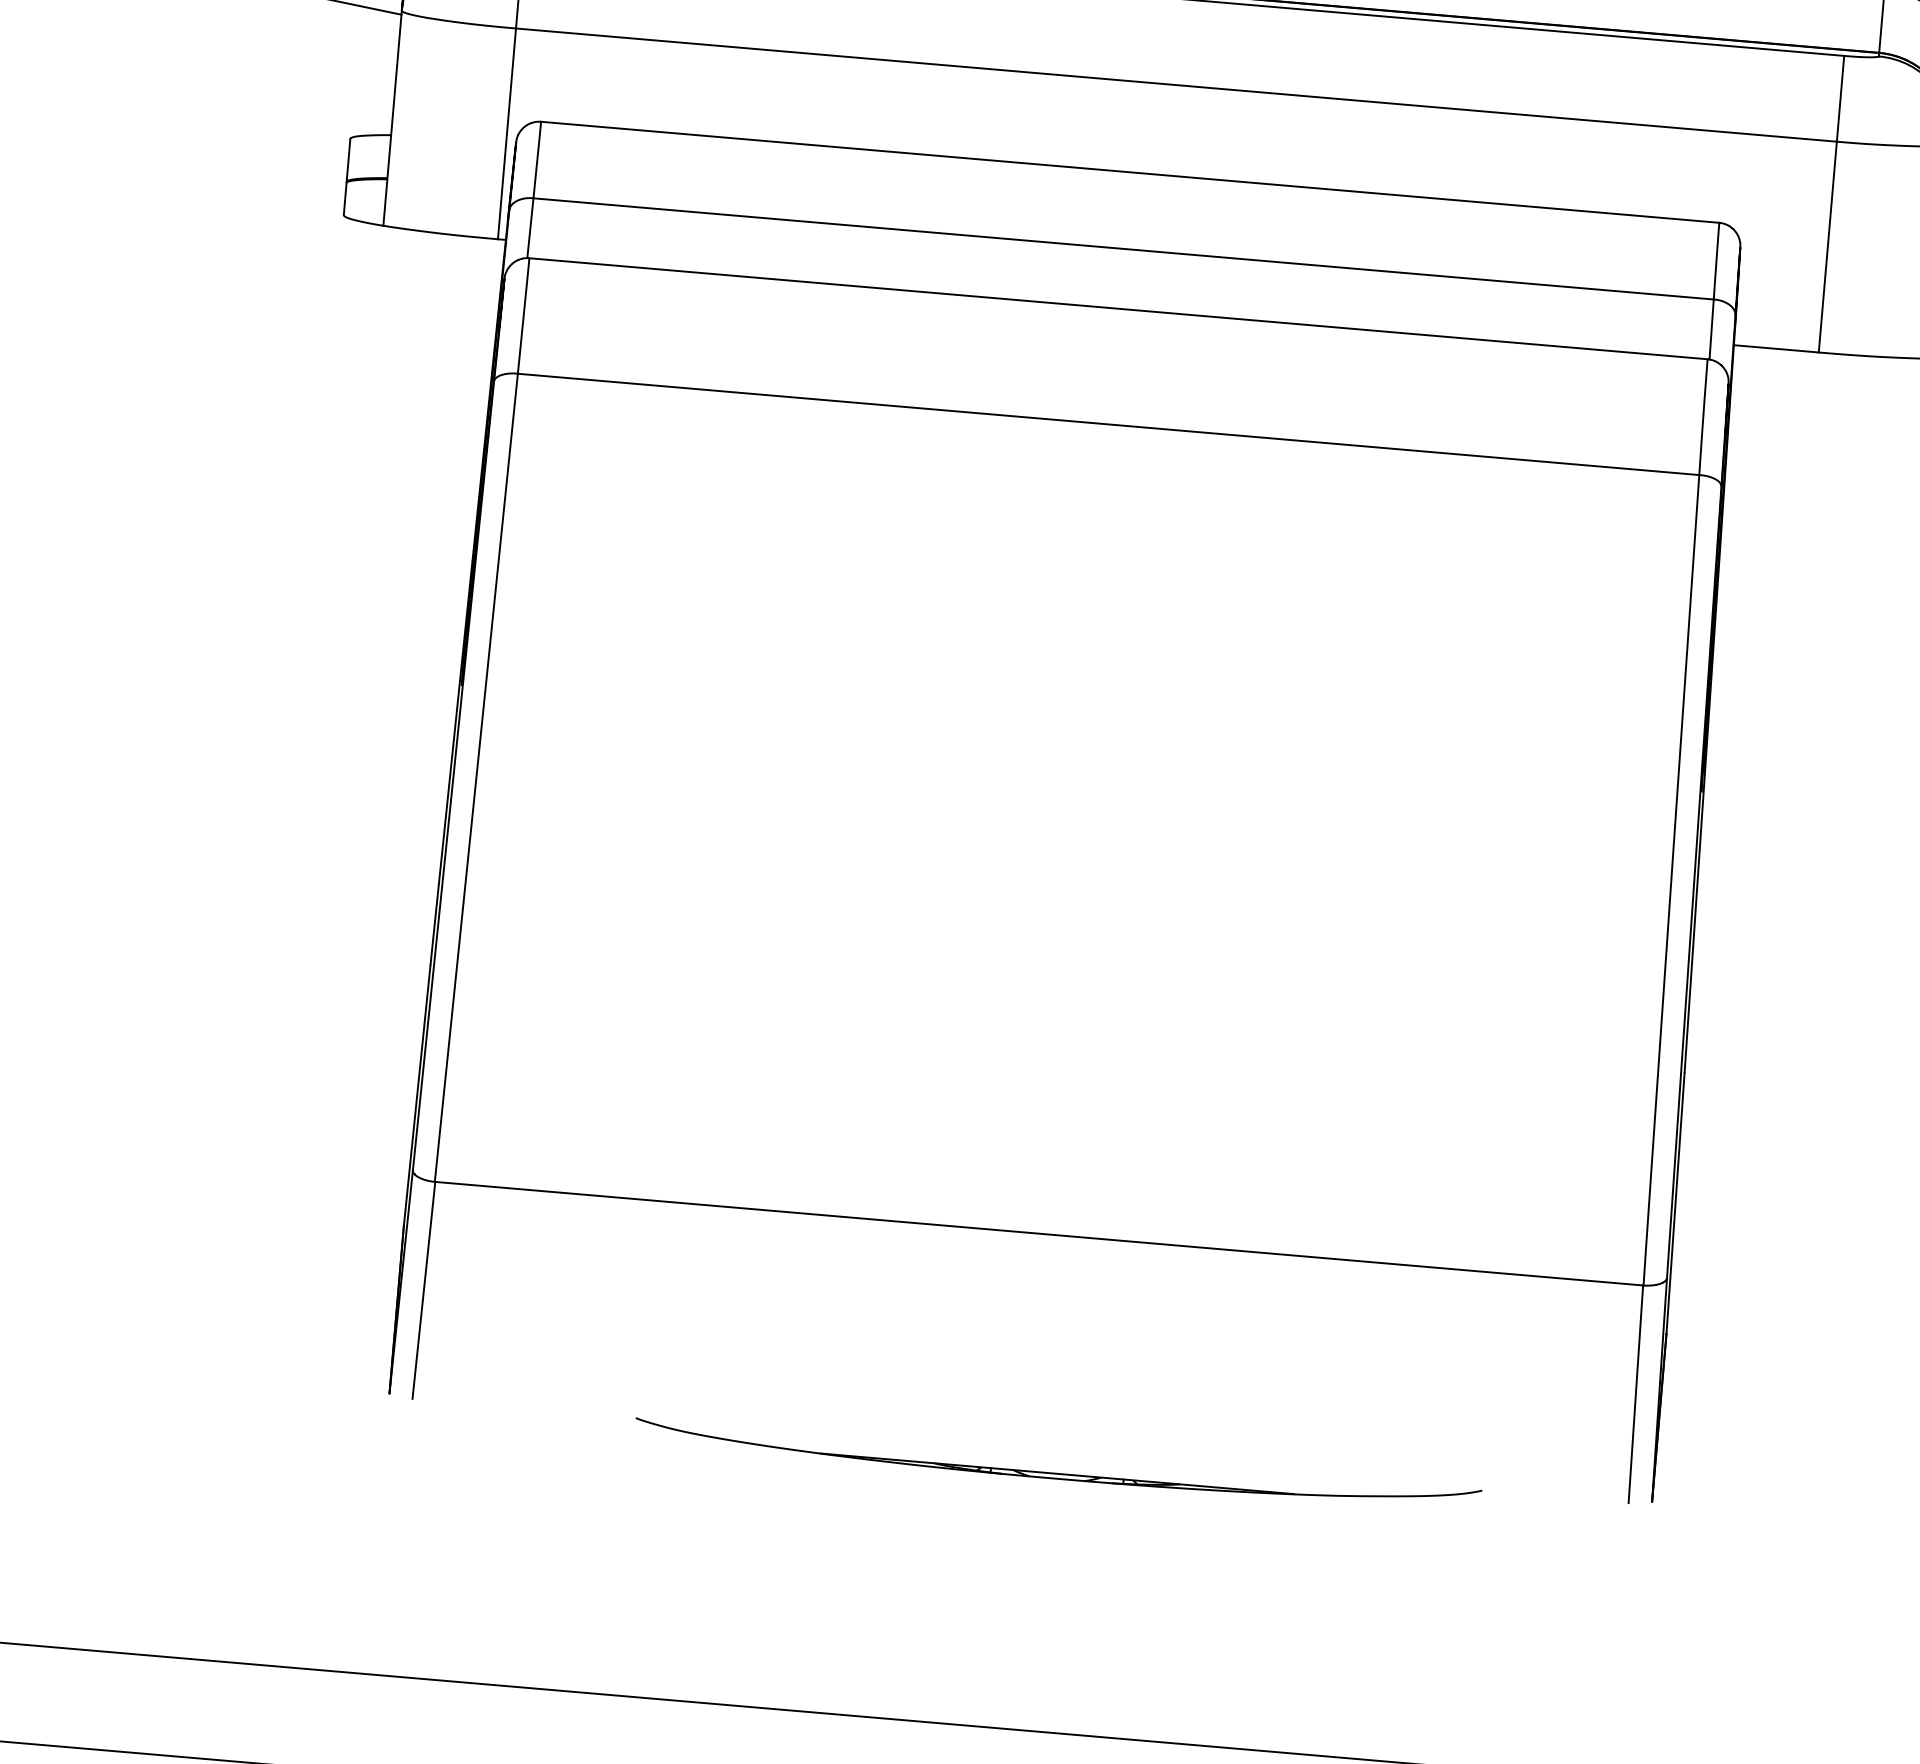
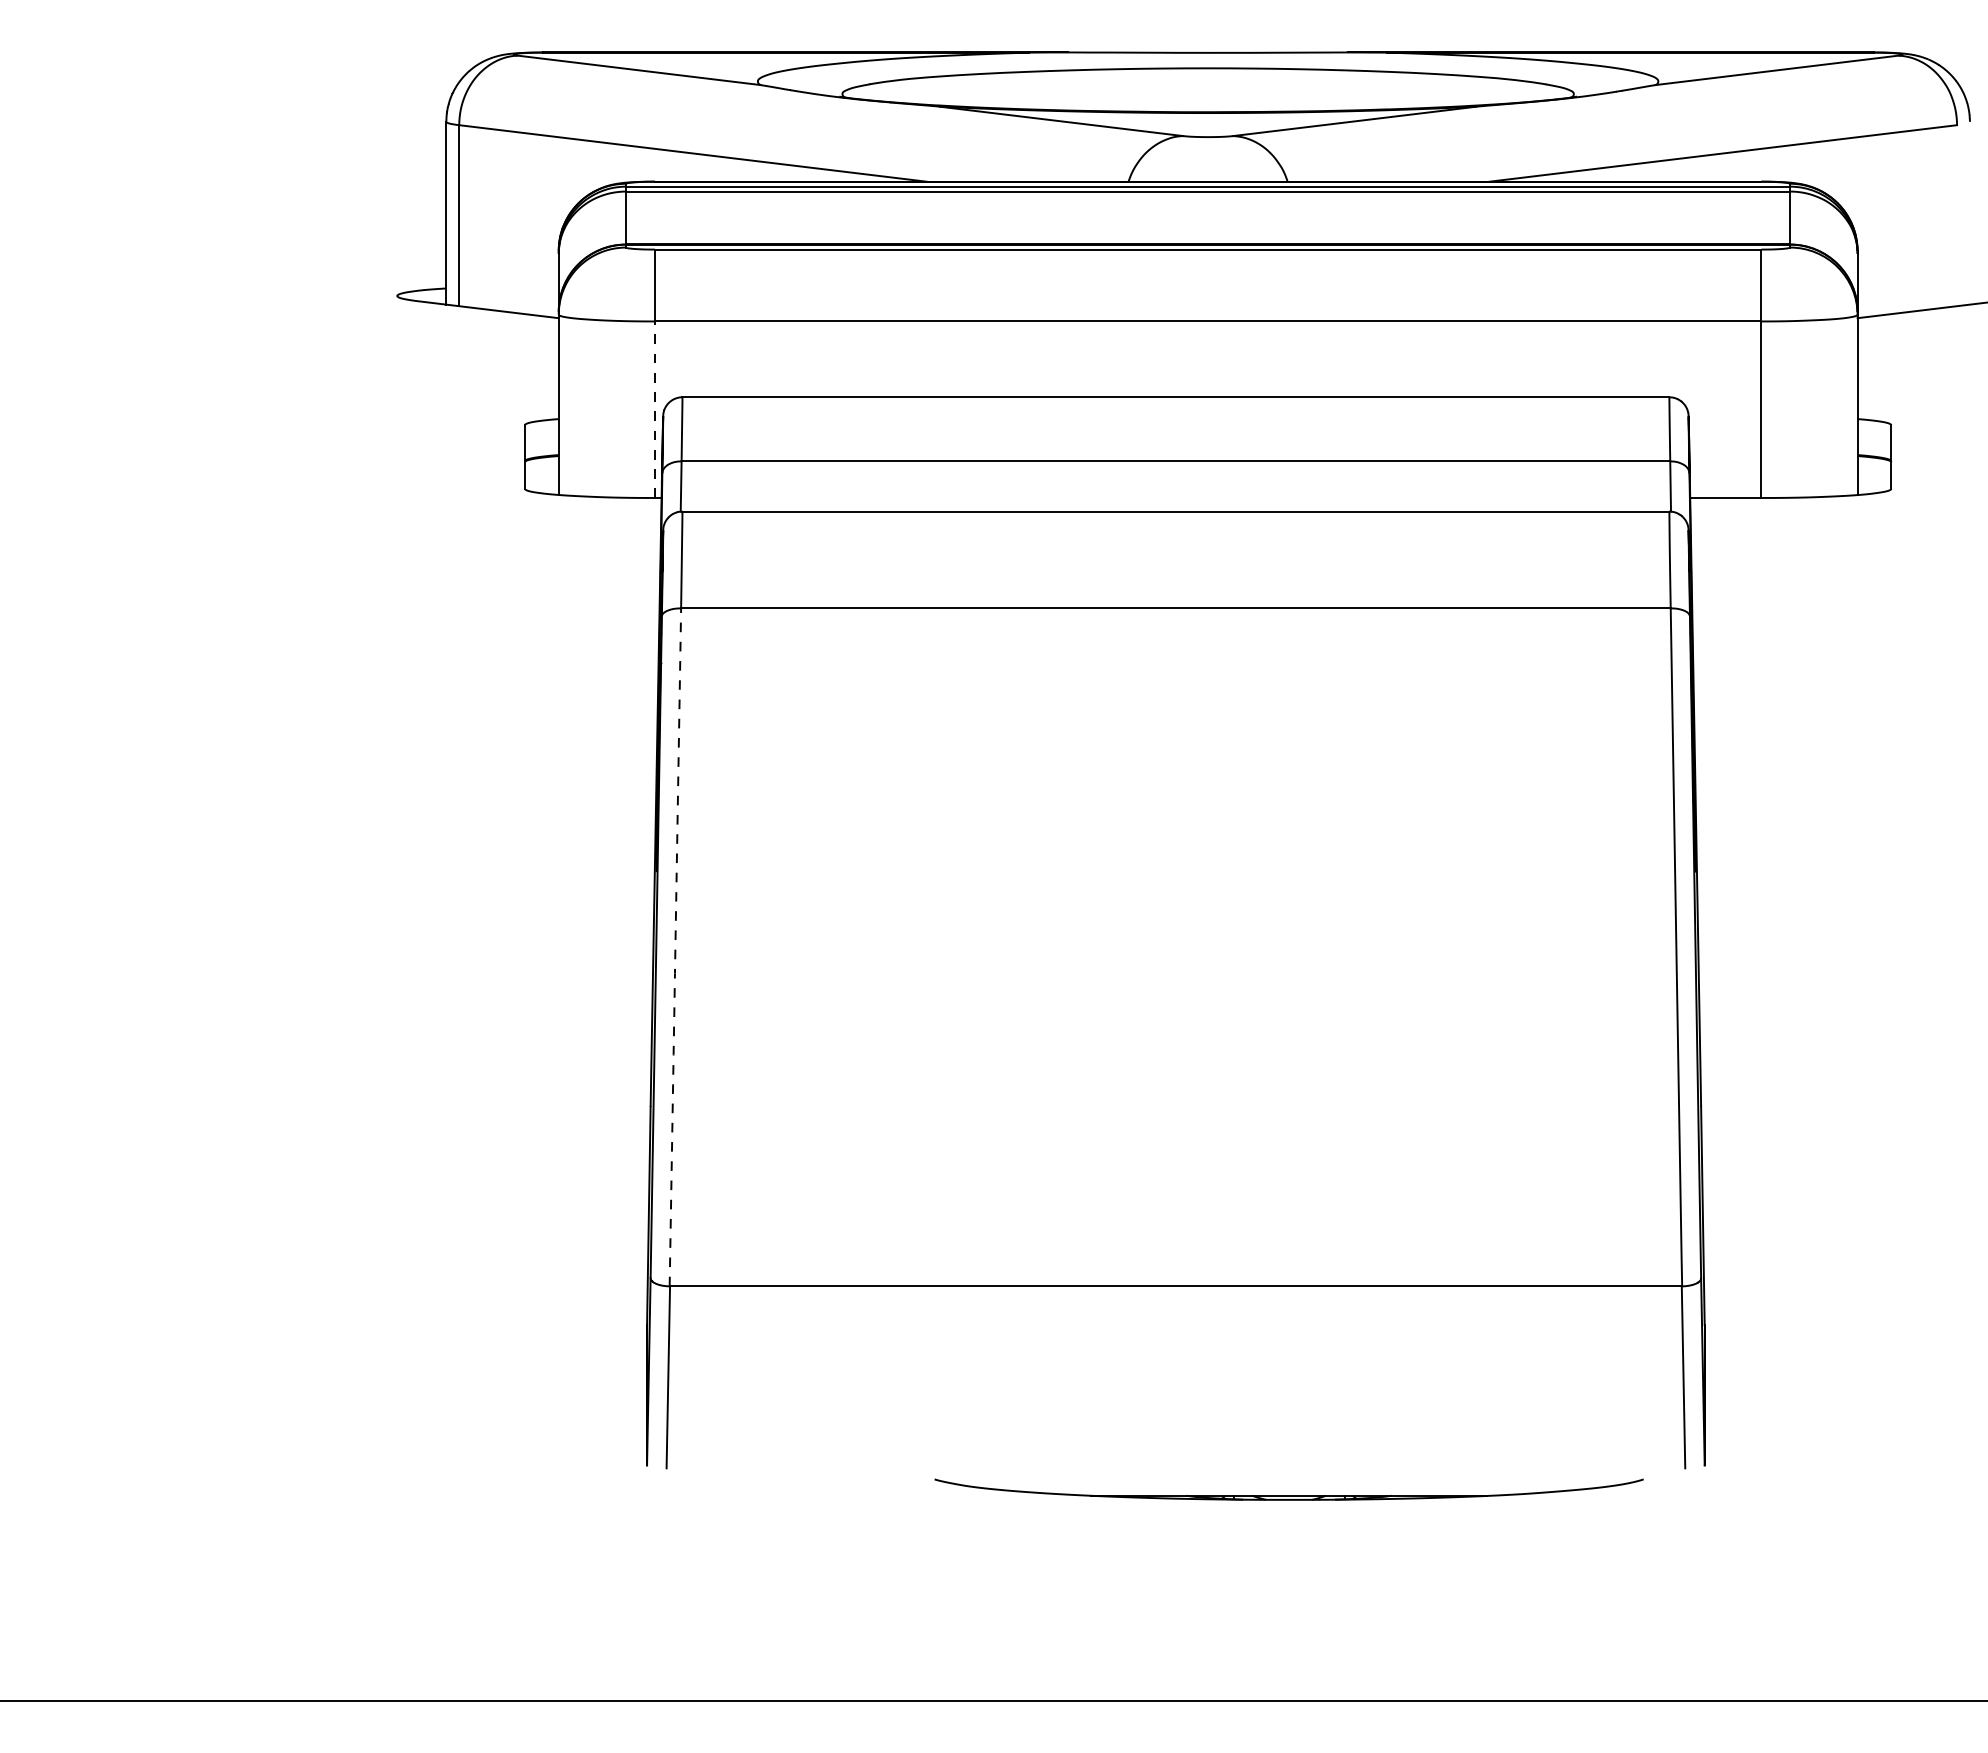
line: (506, 133) -> (654, 409), solid -> dashed
line: (476, 776) -> (675, 946), solid -> dashed
part: (1057, 1466) -> (1288, 1489), moved

